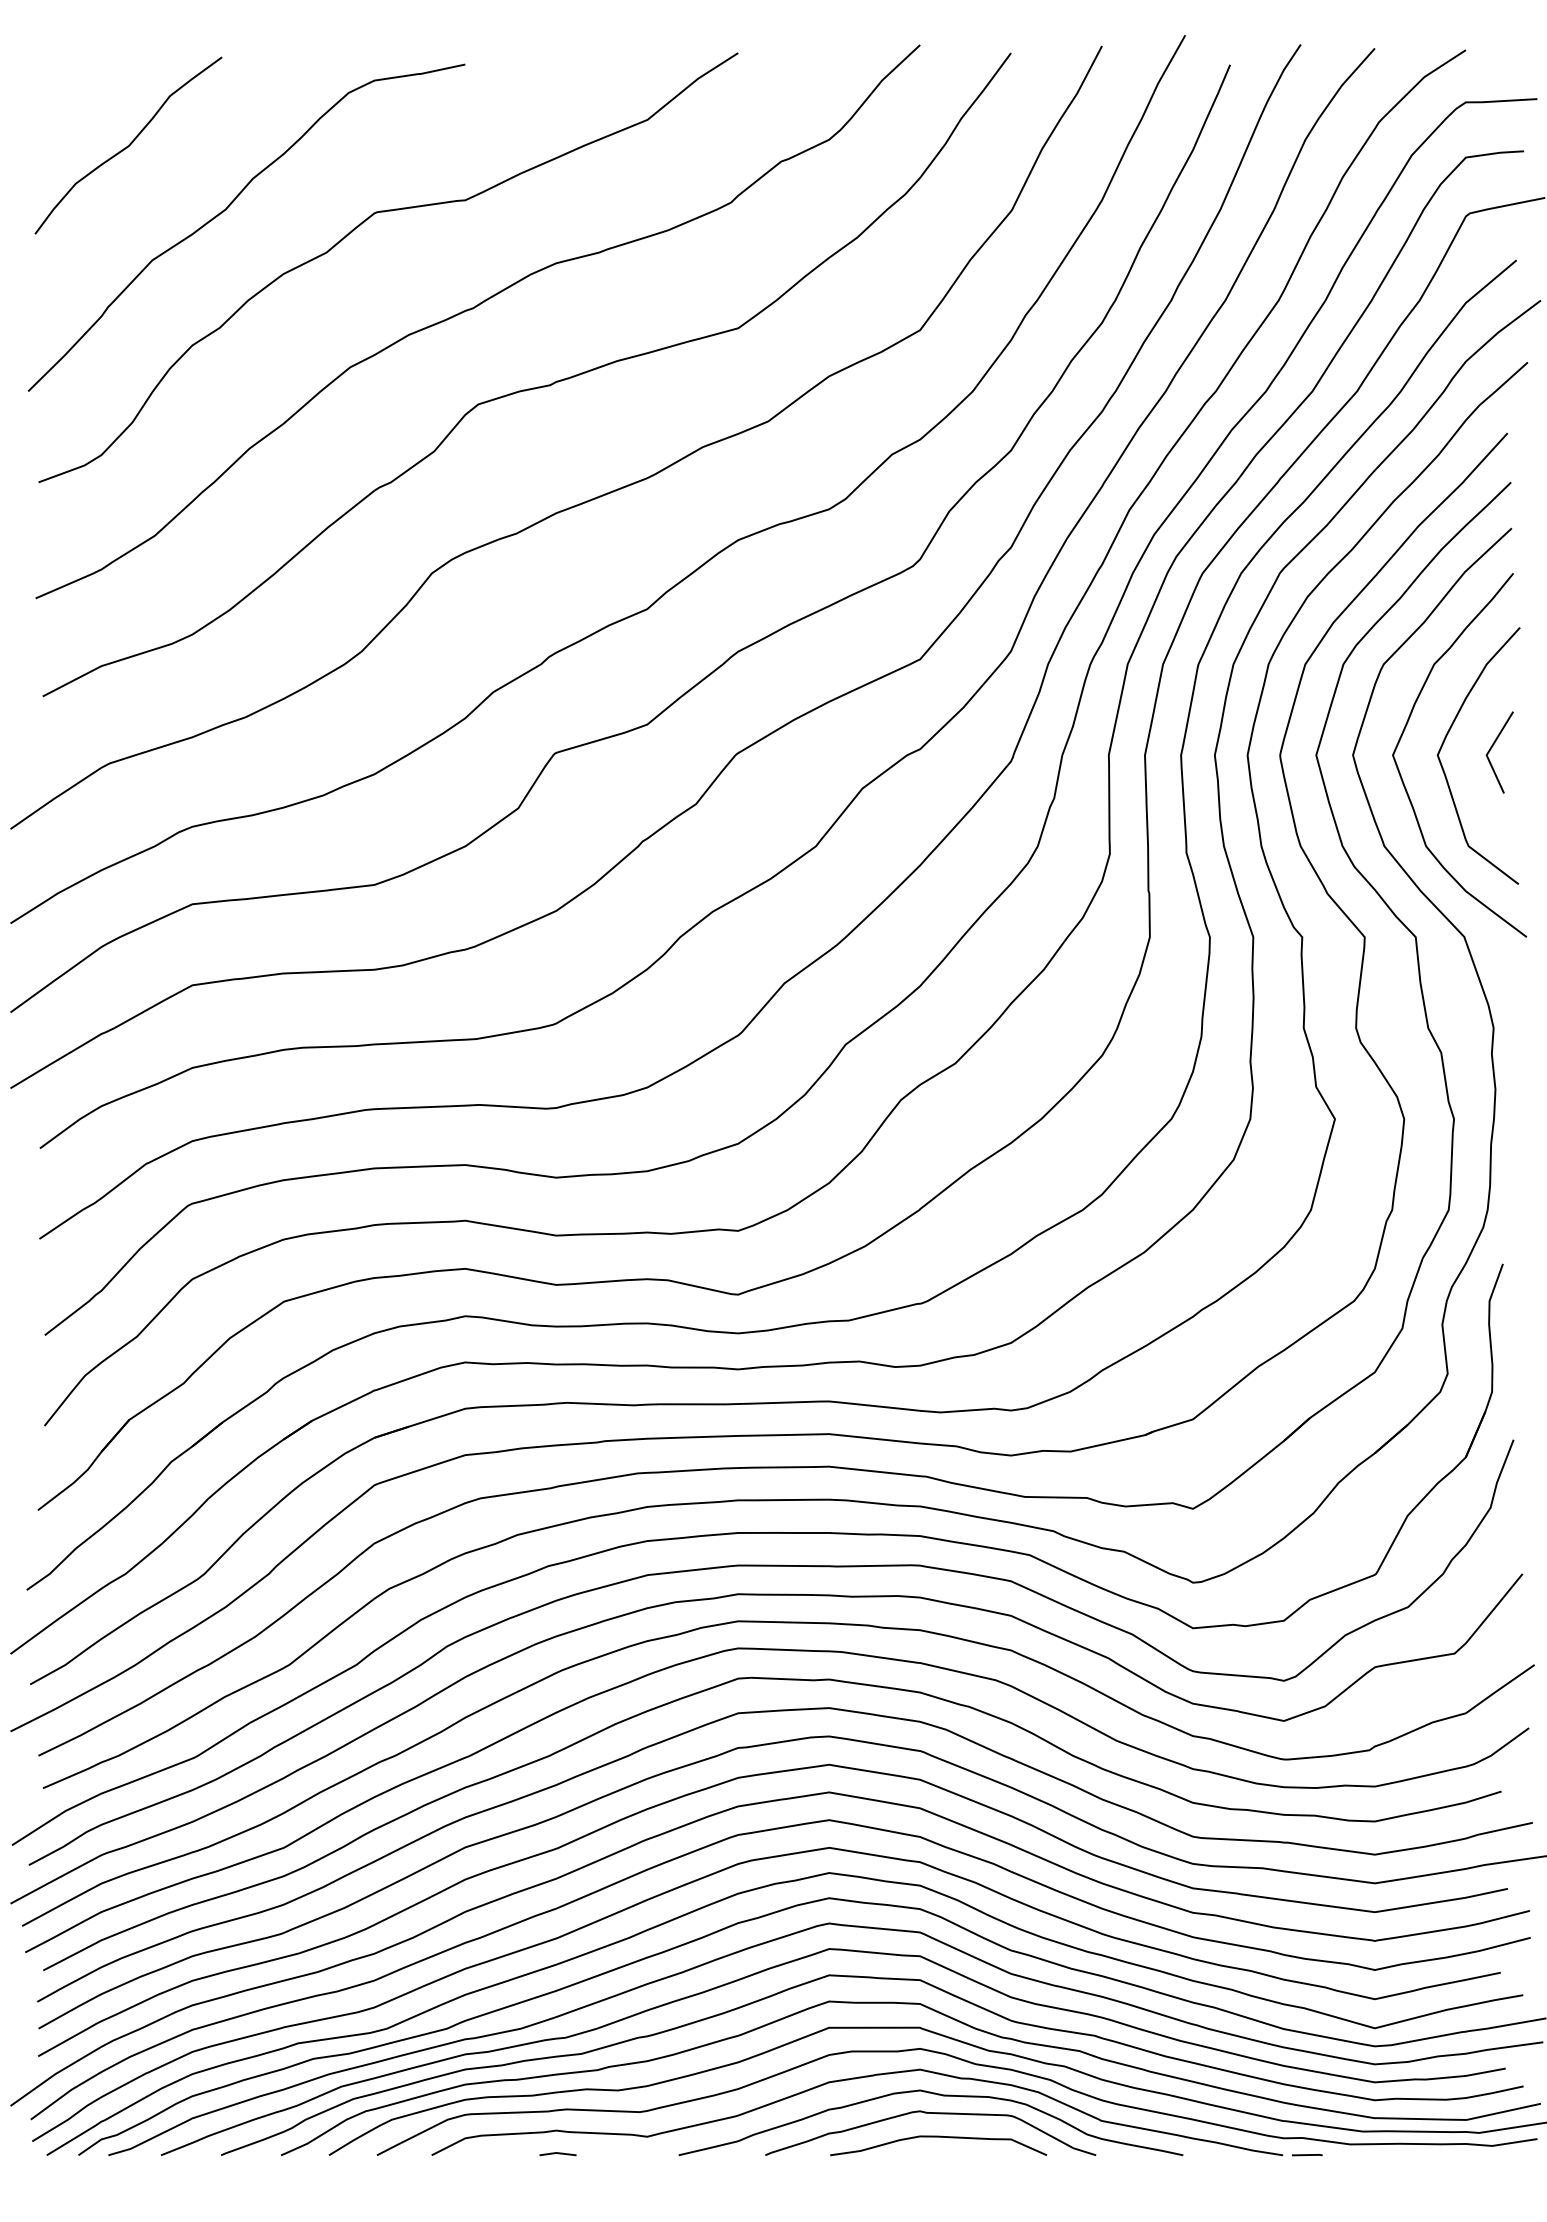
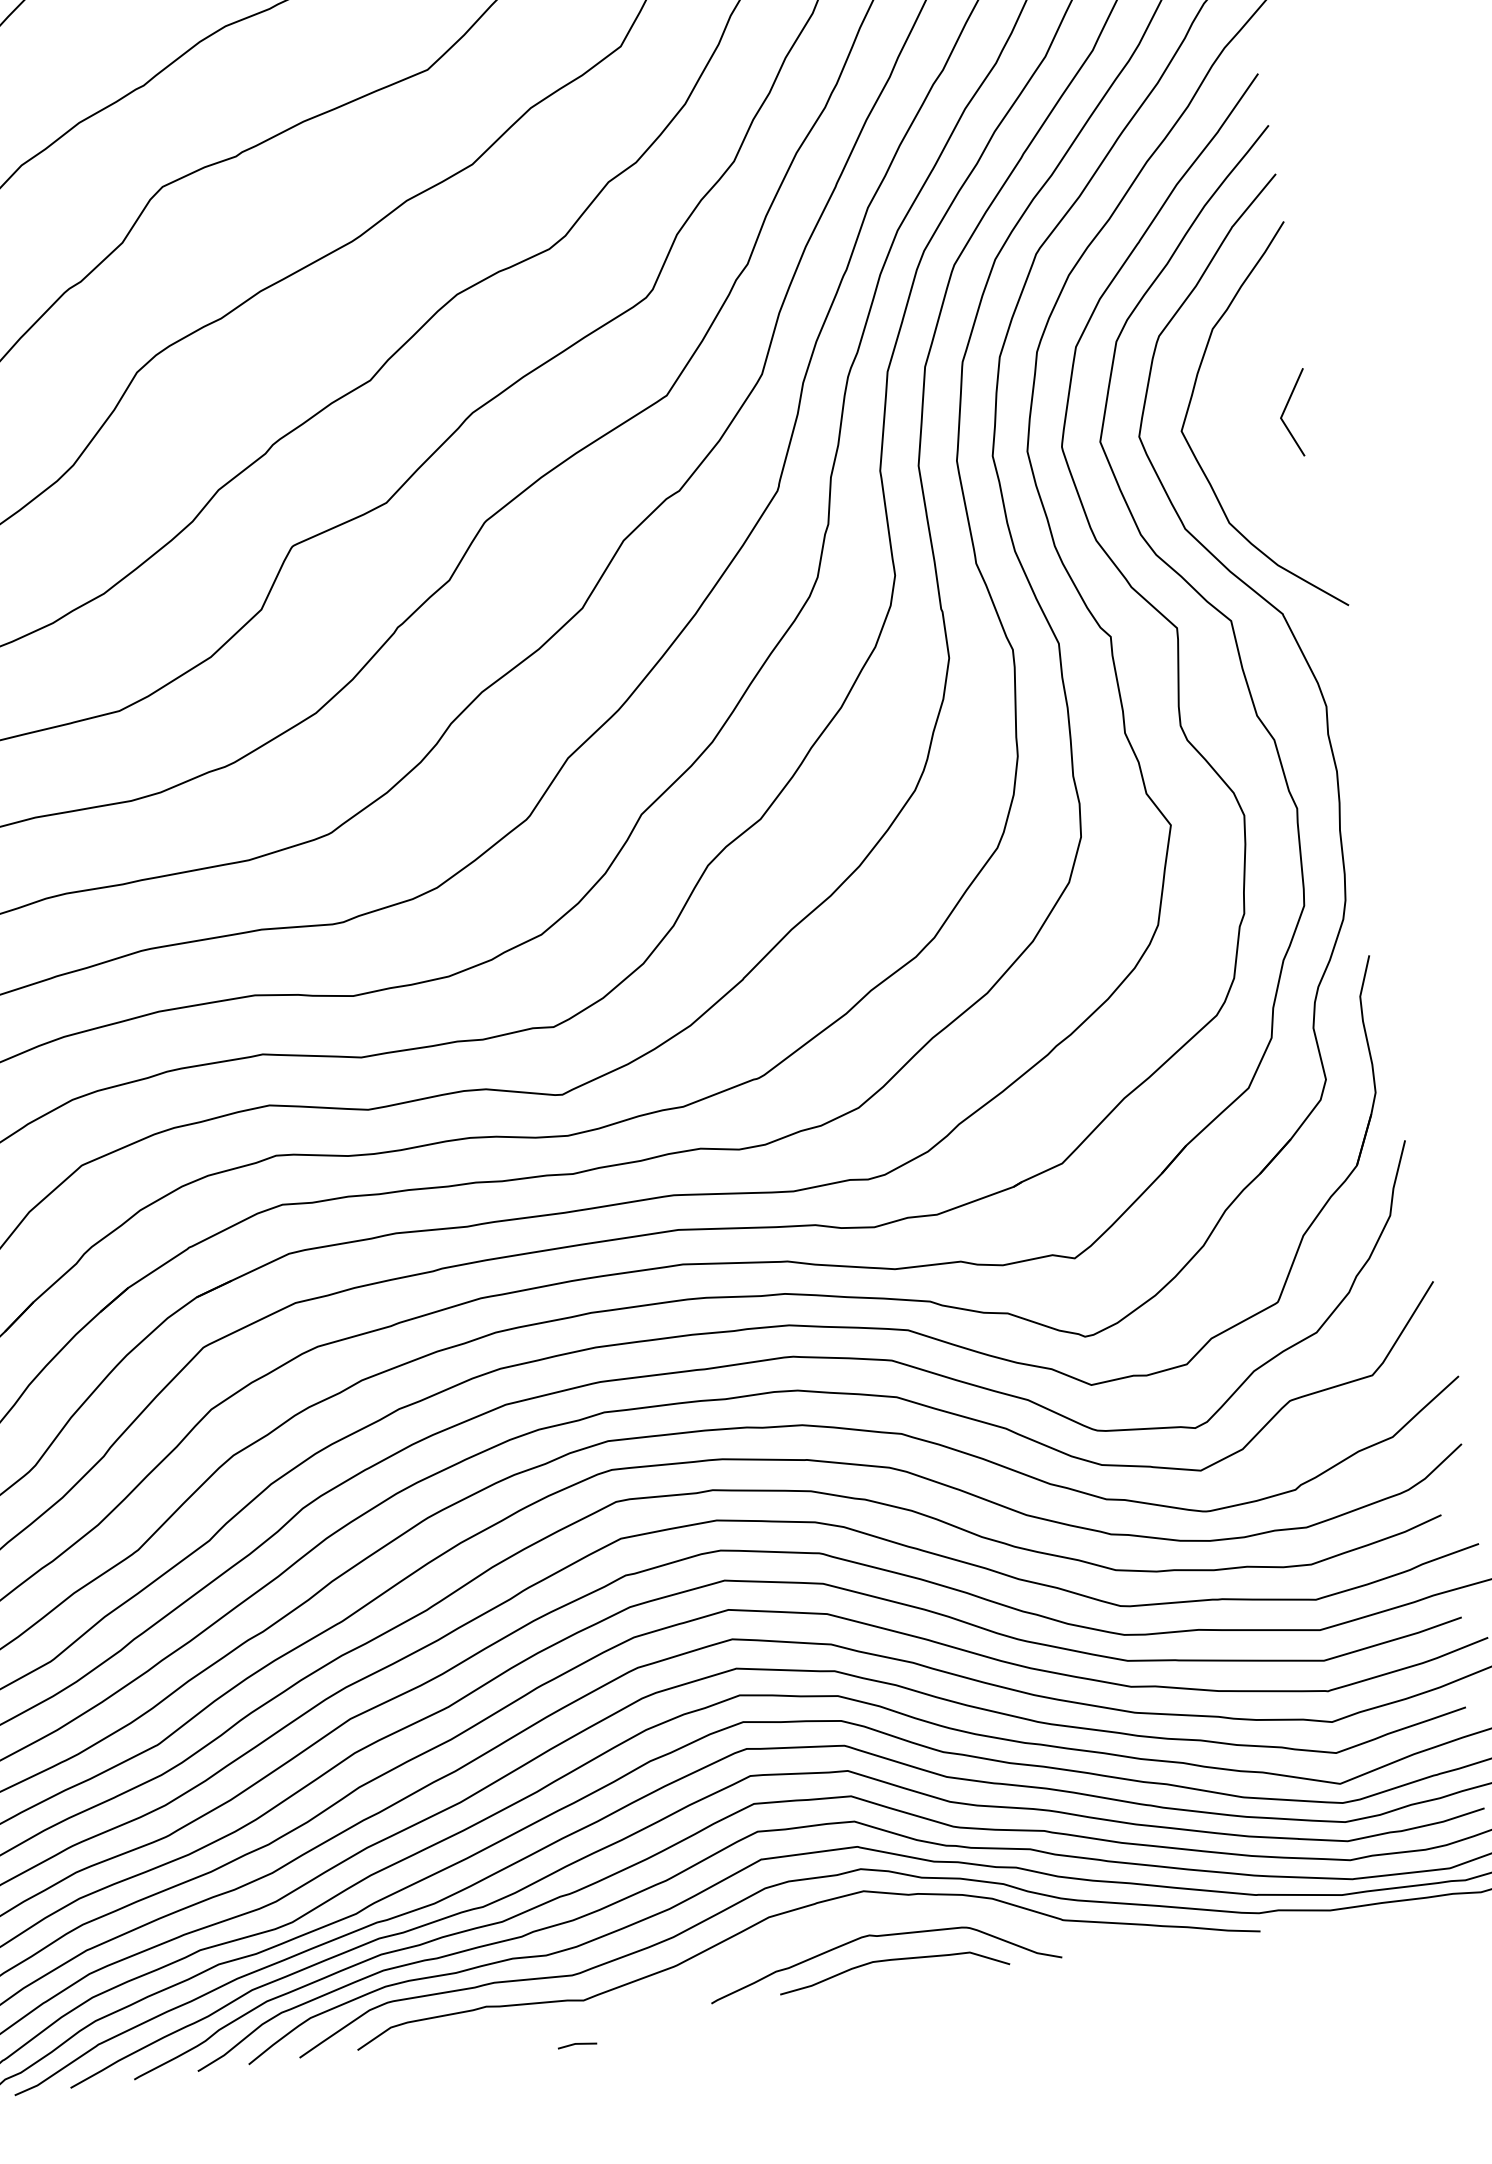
curve: (1446, 738) -> (1236, 405), removed
curve: (937, 2095) -> (885, 1916), removed
line: (557, 2153) -> (576, 2044), moved
line: (1307, 2155) -> (1286, 1928), removed

